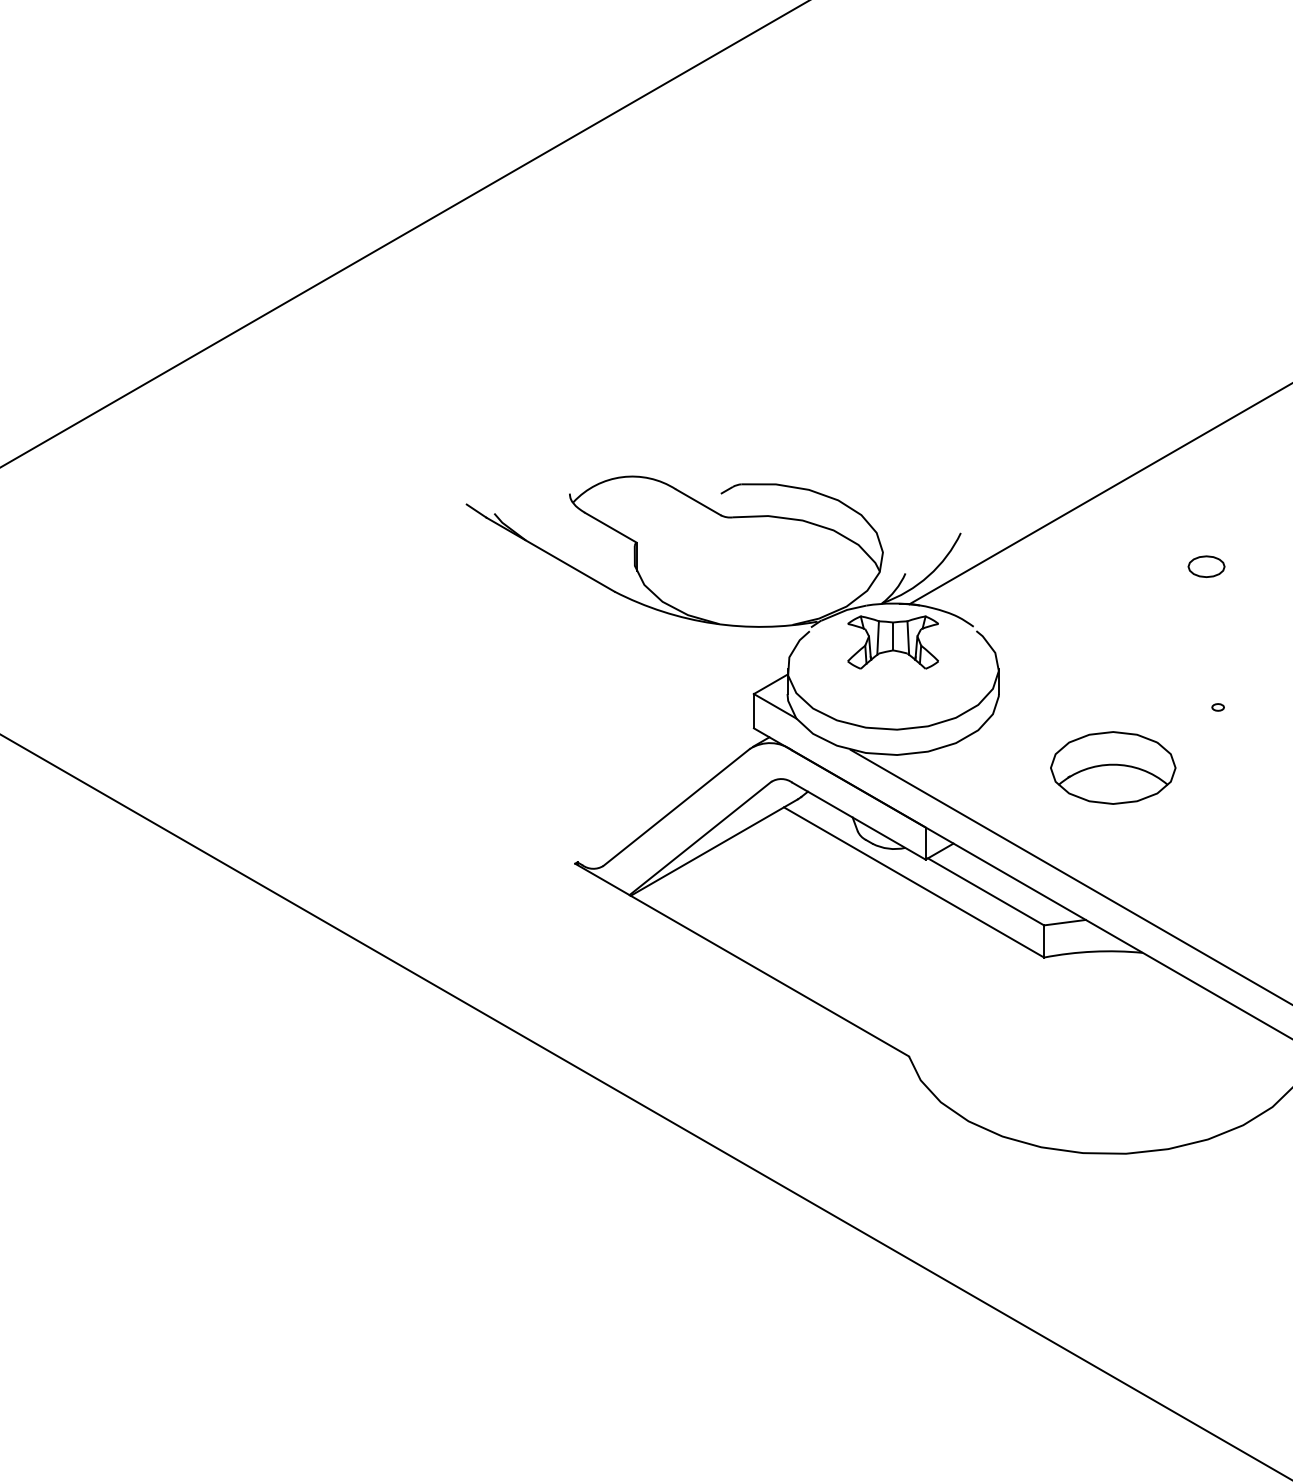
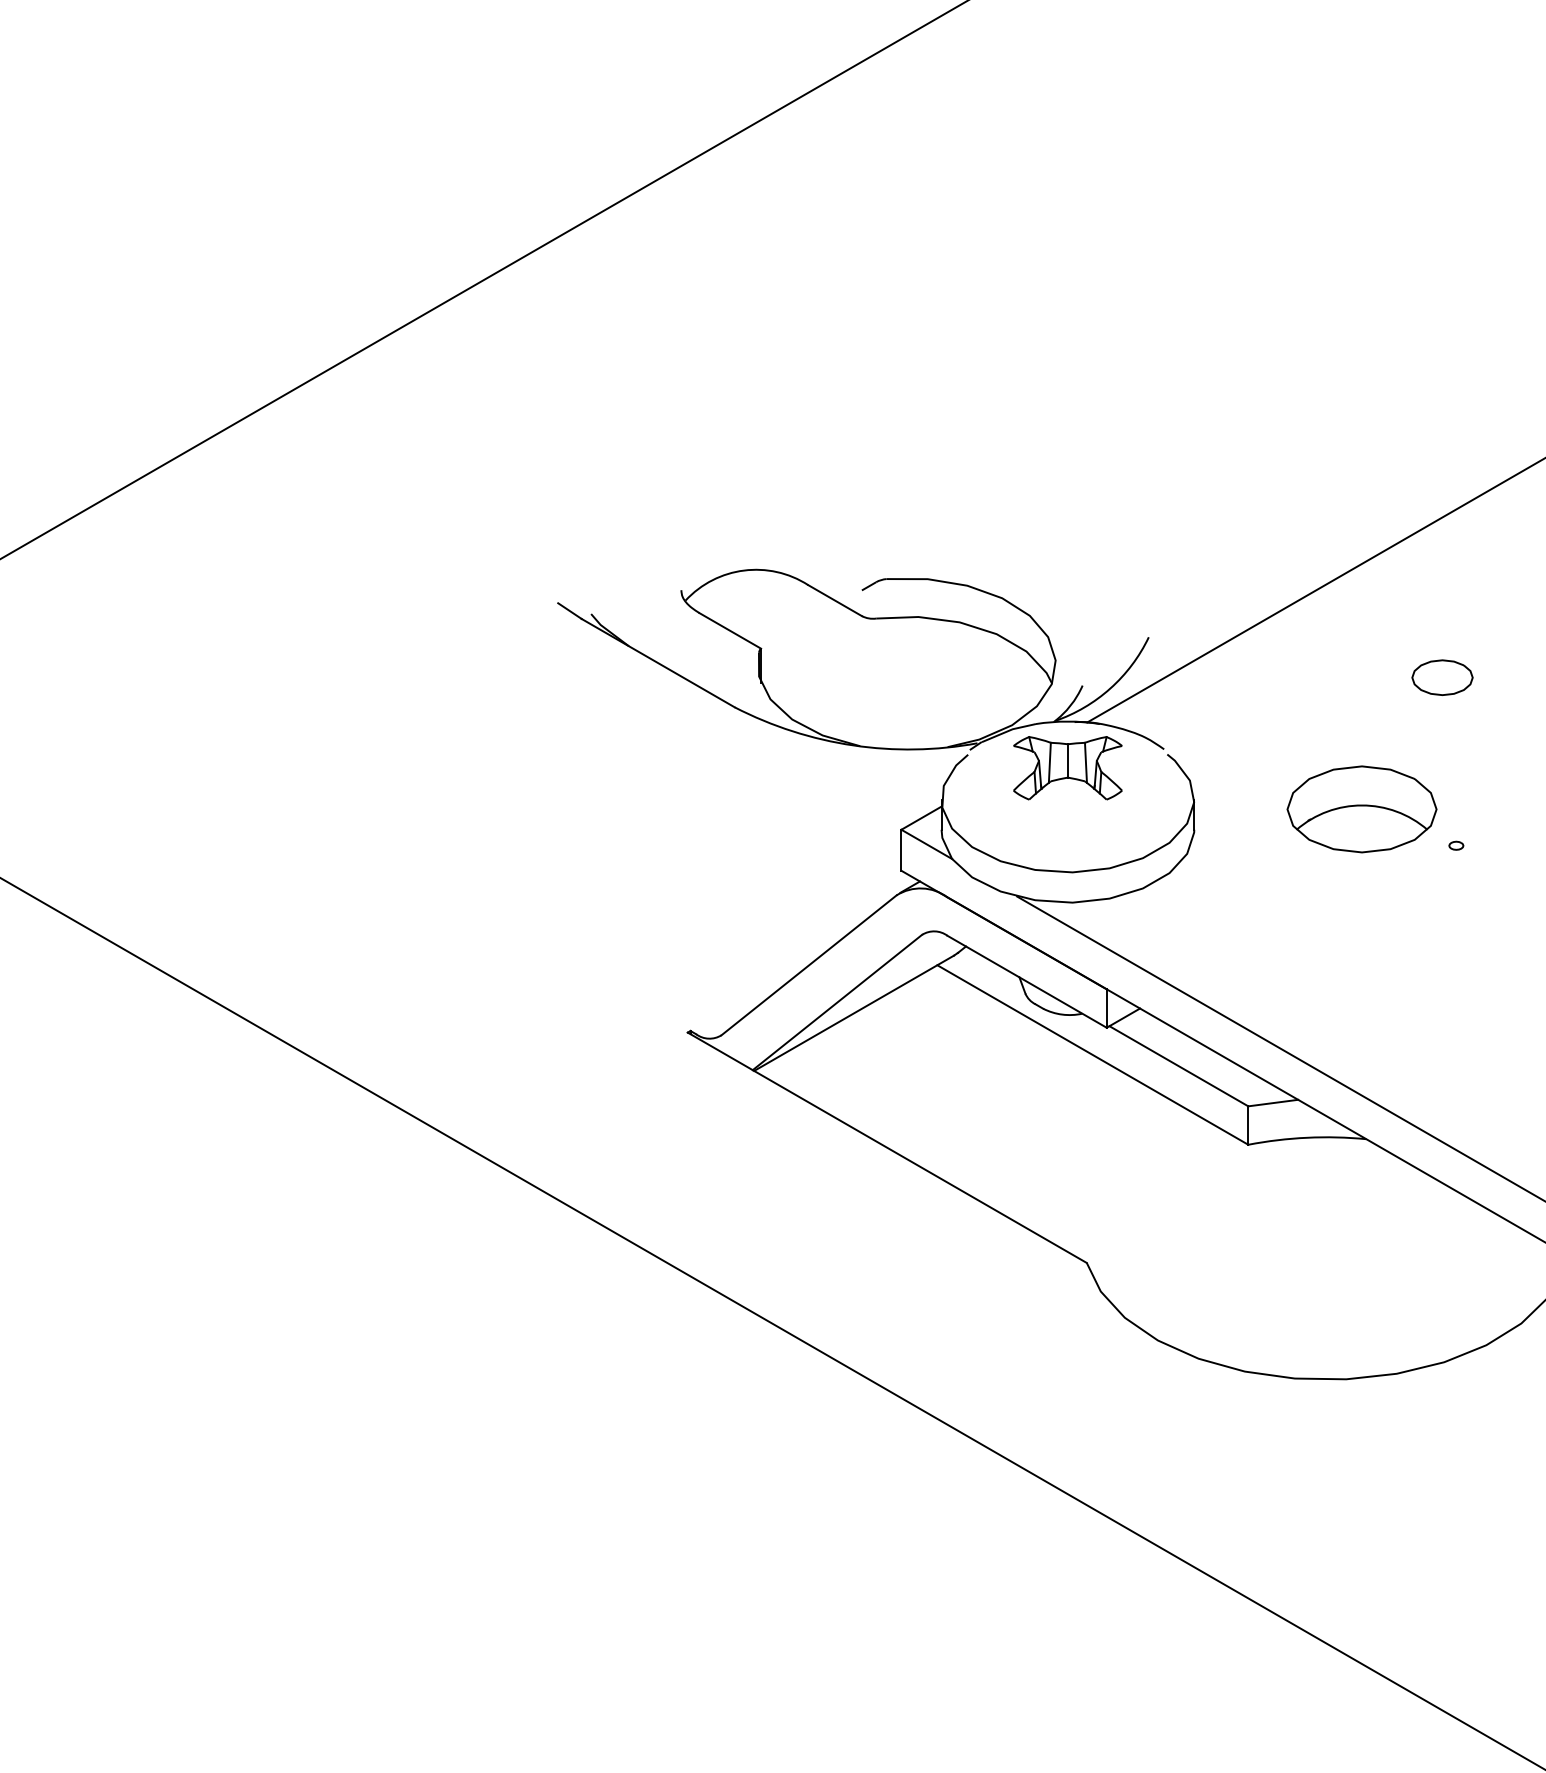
part: (1206, 566) -> (1442, 677), size x1.4
part: (1113, 767) -> (1362, 808), moved

